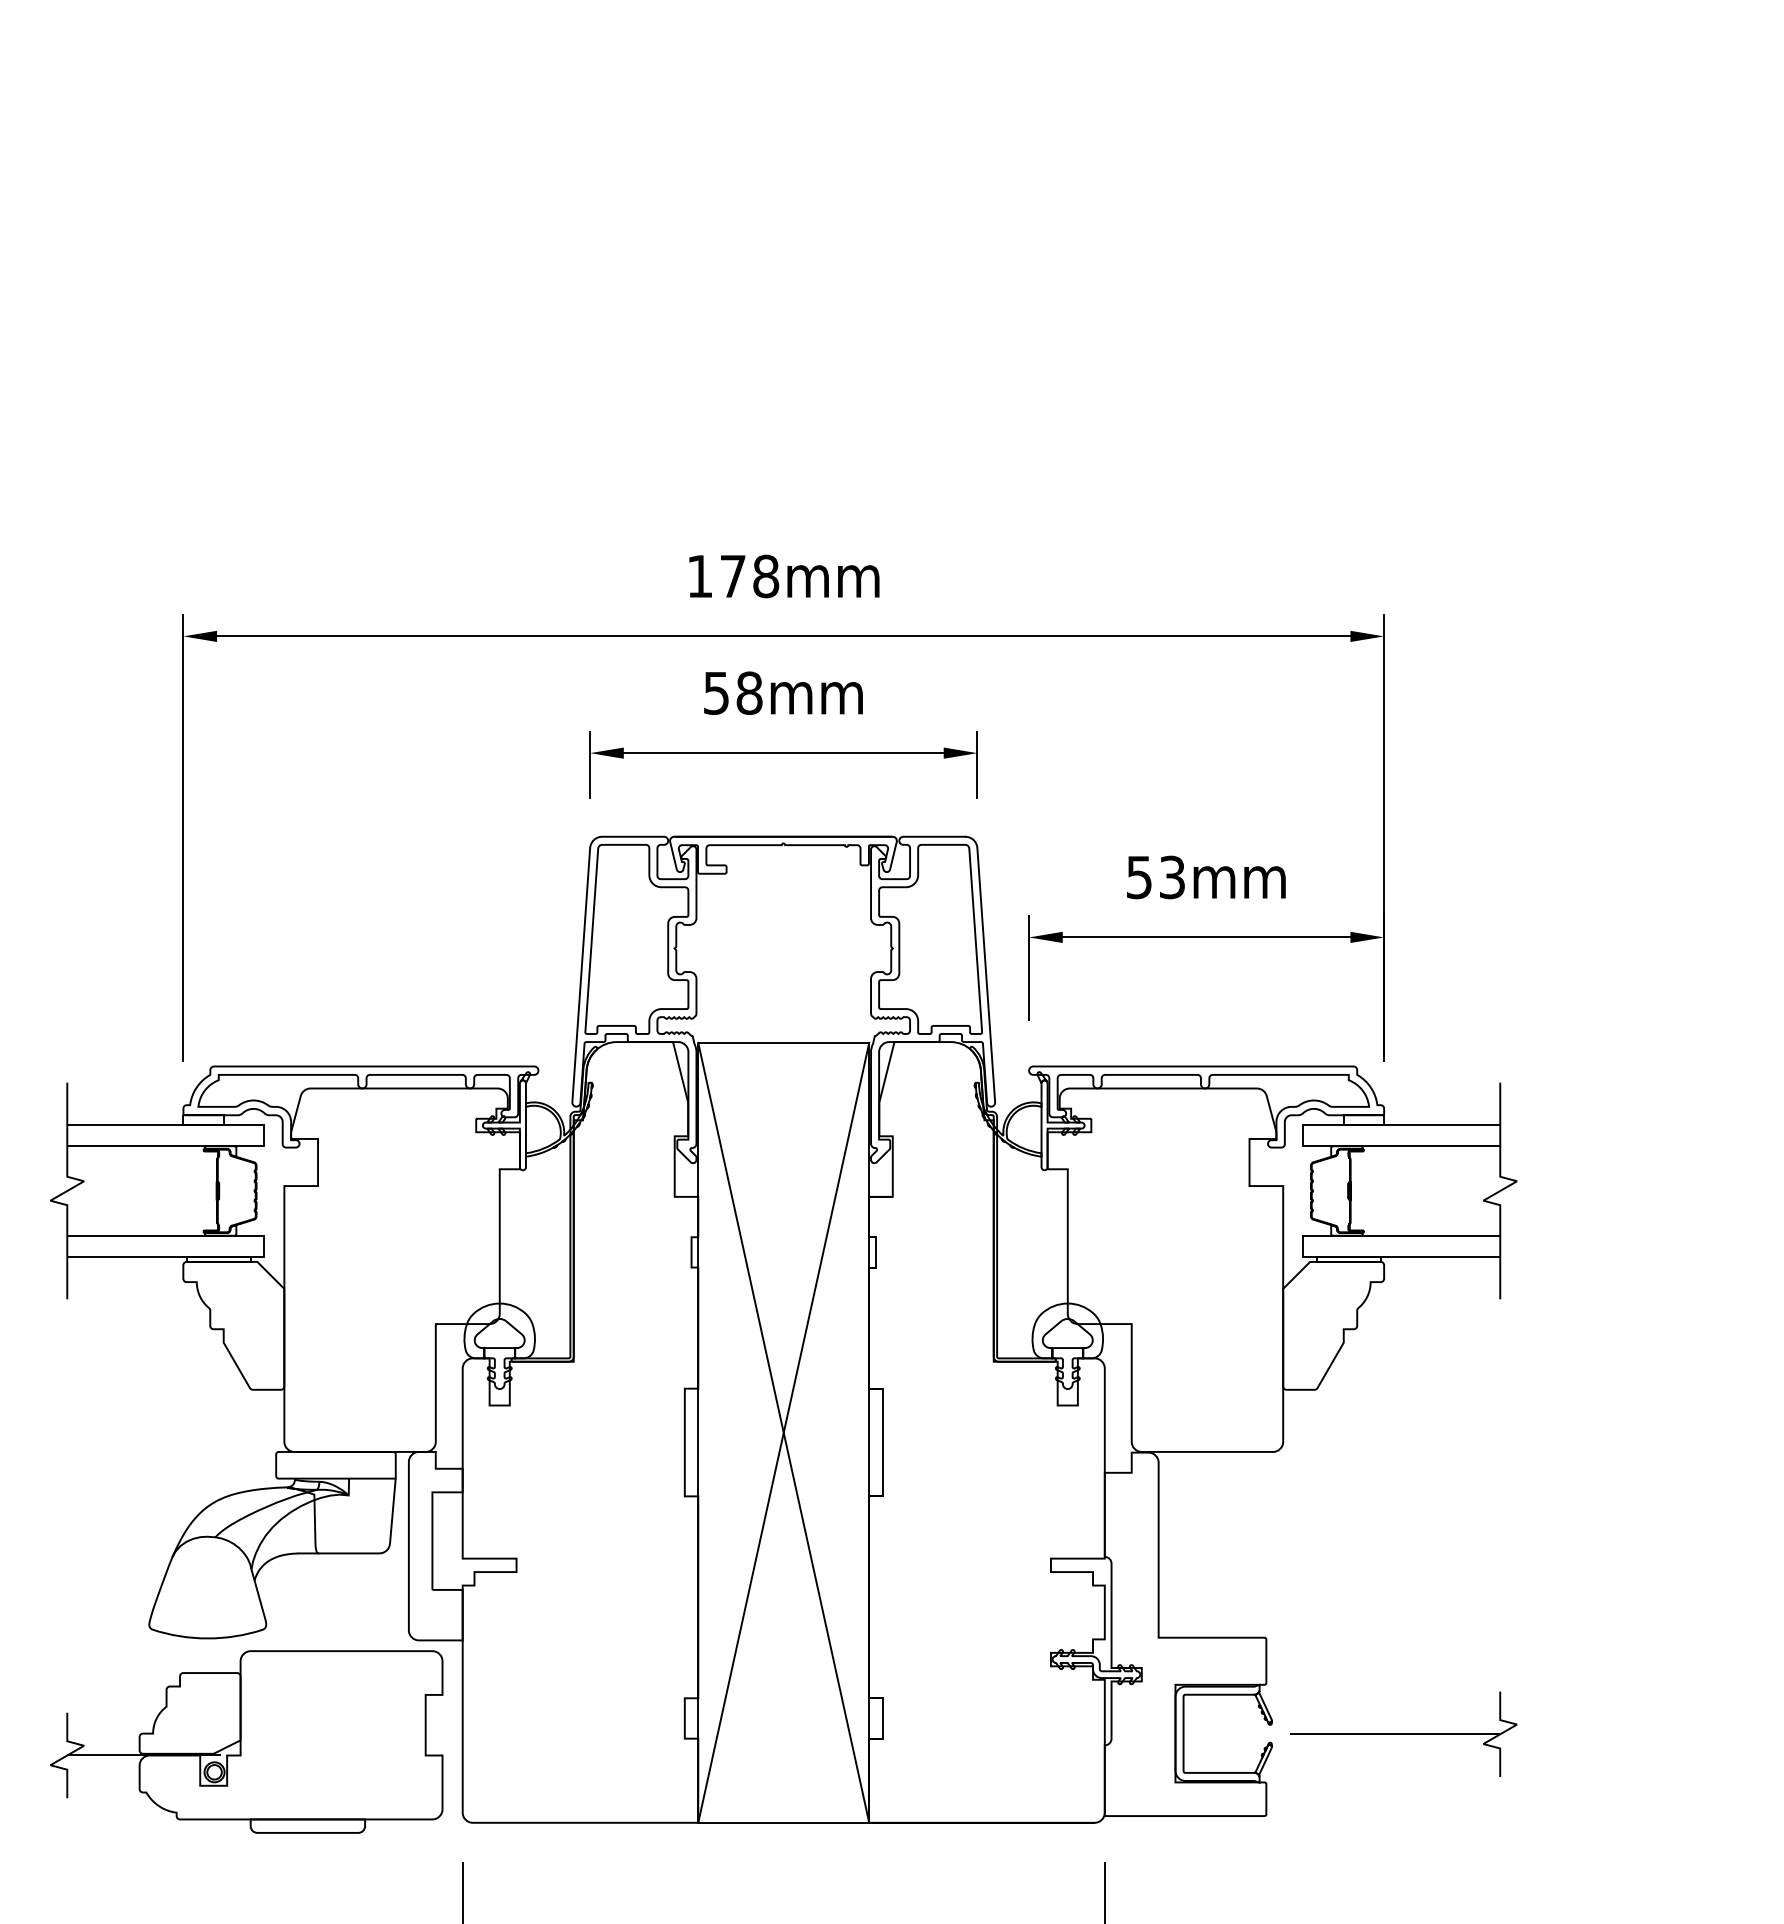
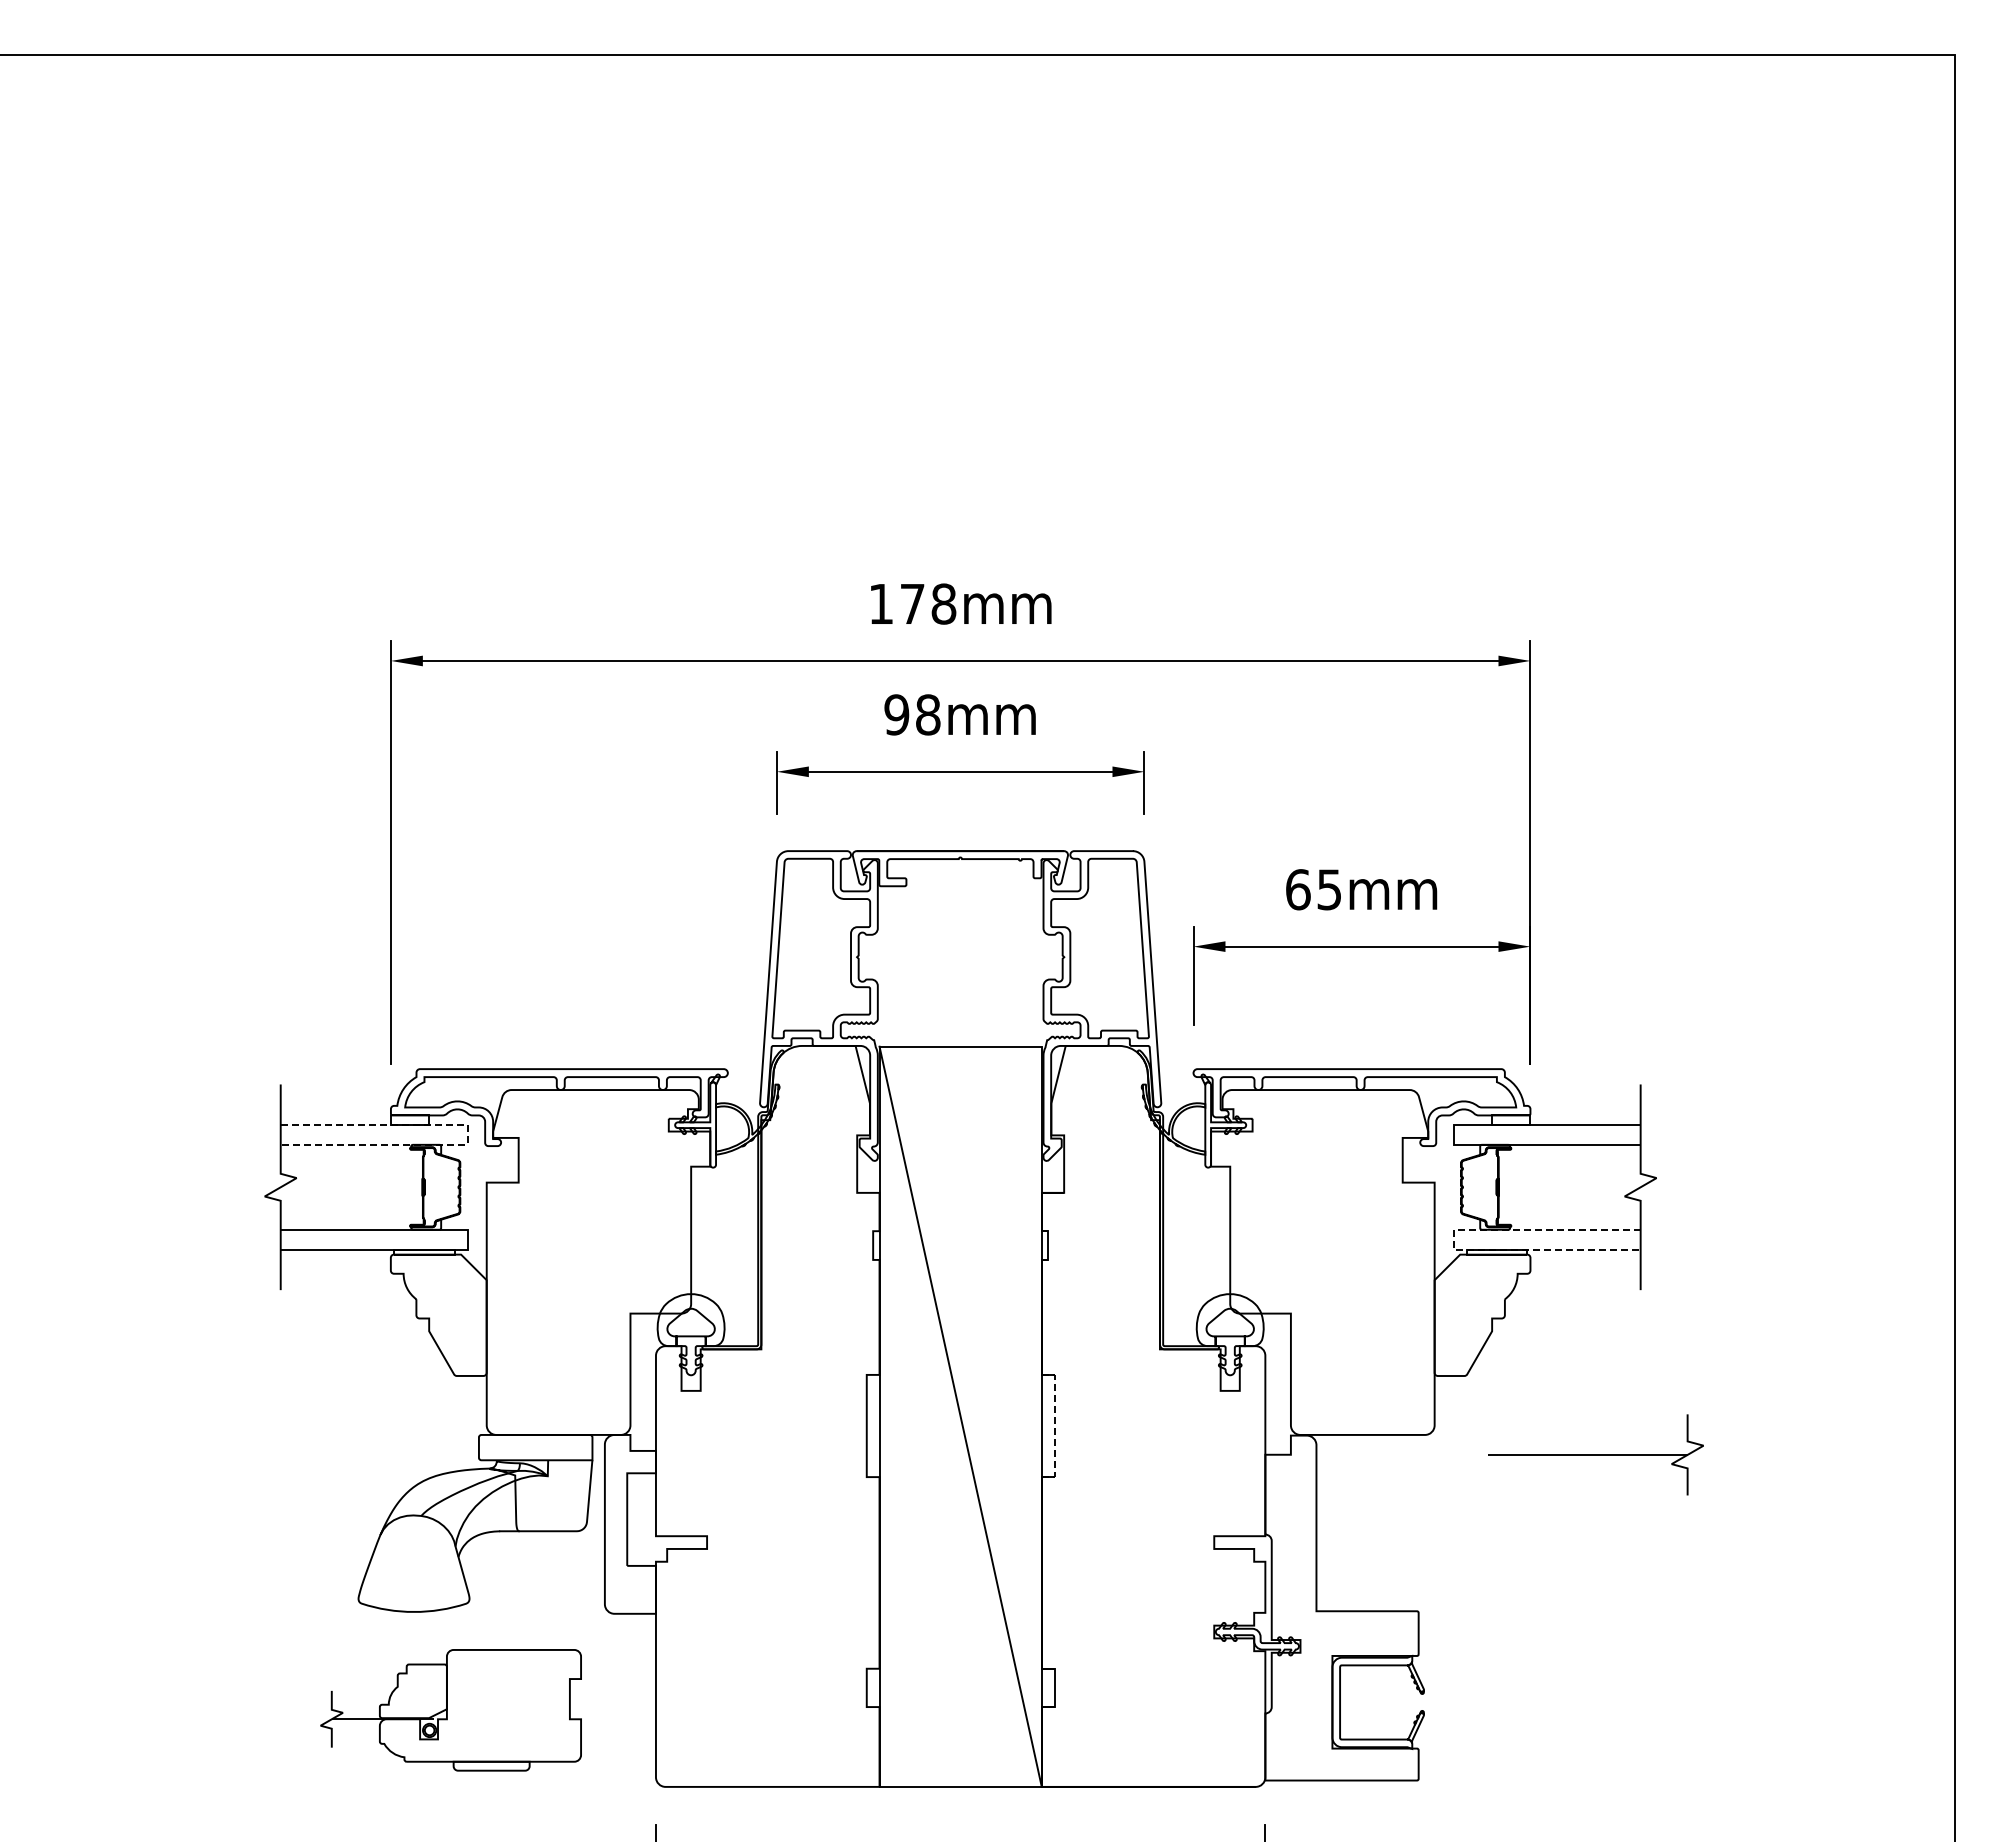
text: (716, 692) -> (896, 714), 58mm -> 98mm
text: (1155, 877) -> (1313, 889), 53mm -> 65mm
line: (264, 1135) -> (467, 1134), solid -> dashed
line: (1303, 1245) -> (1453, 1239), solid -> dashed
line: (783, 1432) -> (960, 1416), removed
line: (882, 1443) -> (1054, 1426), solid -> dashed
part: (1403, 1733) -> (1595, 1454), moved
part: (246, 1742) -> (450, 1710), size x0.7

